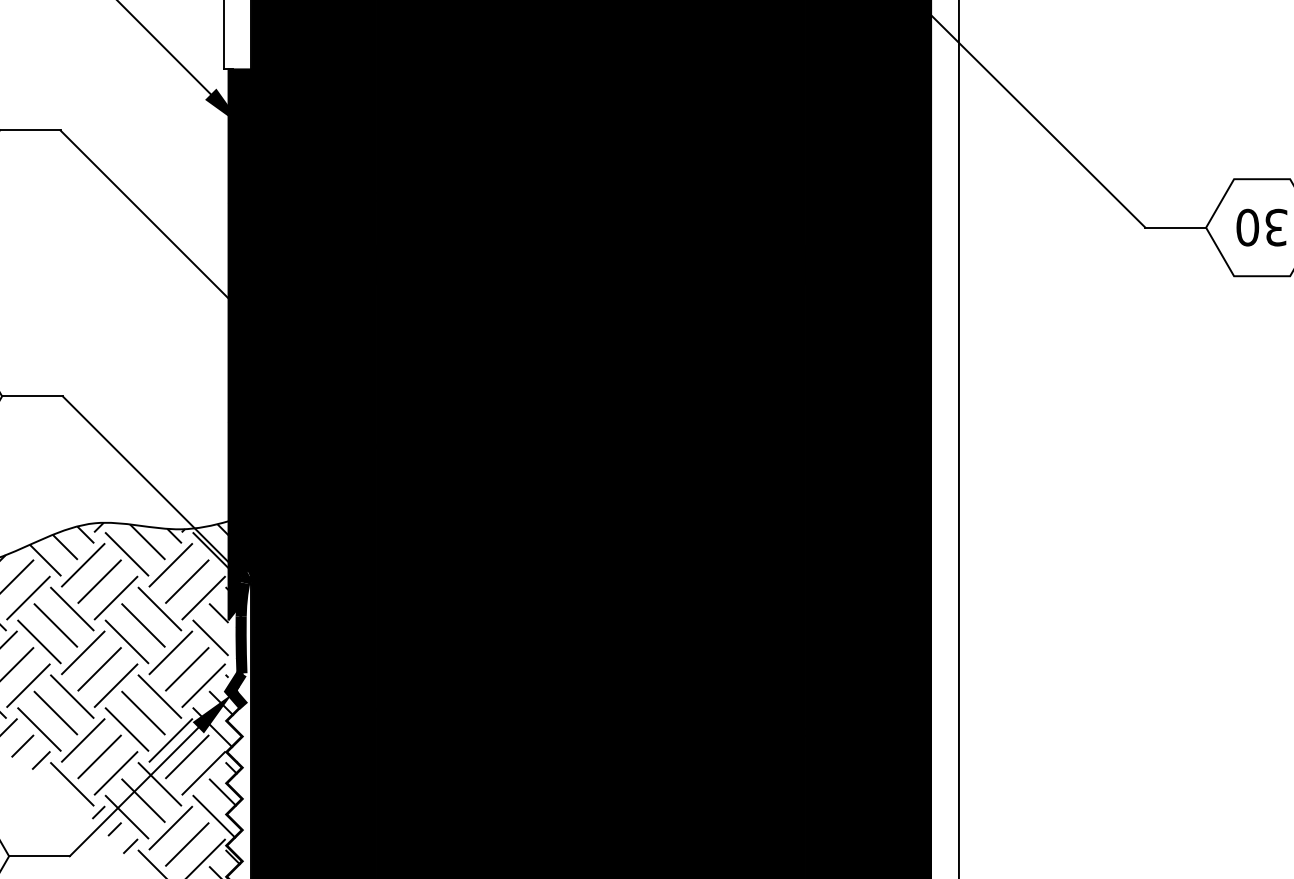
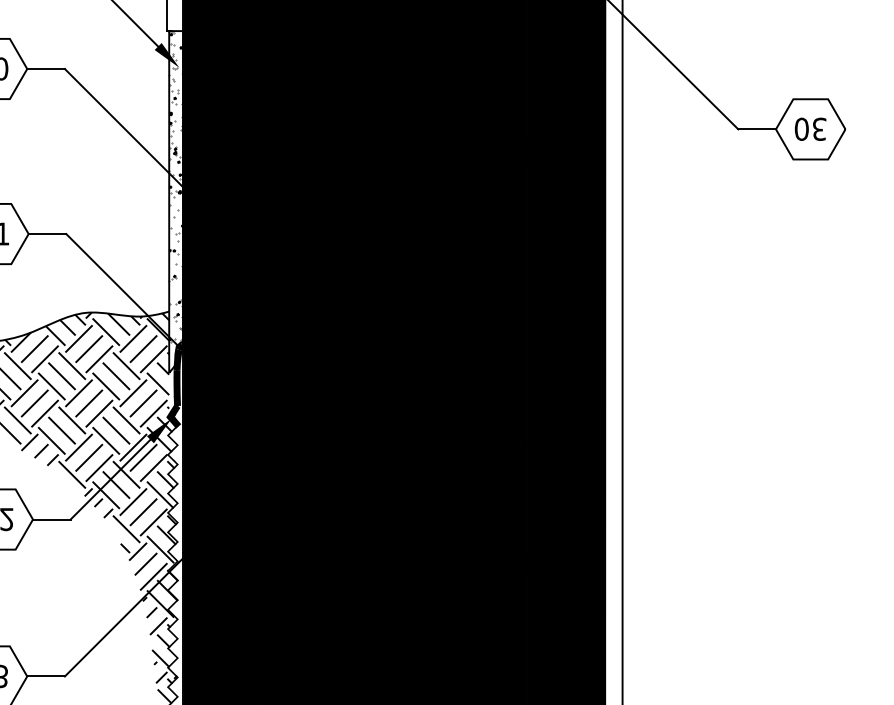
fill: (240, 345) -> (176, 202), removed

